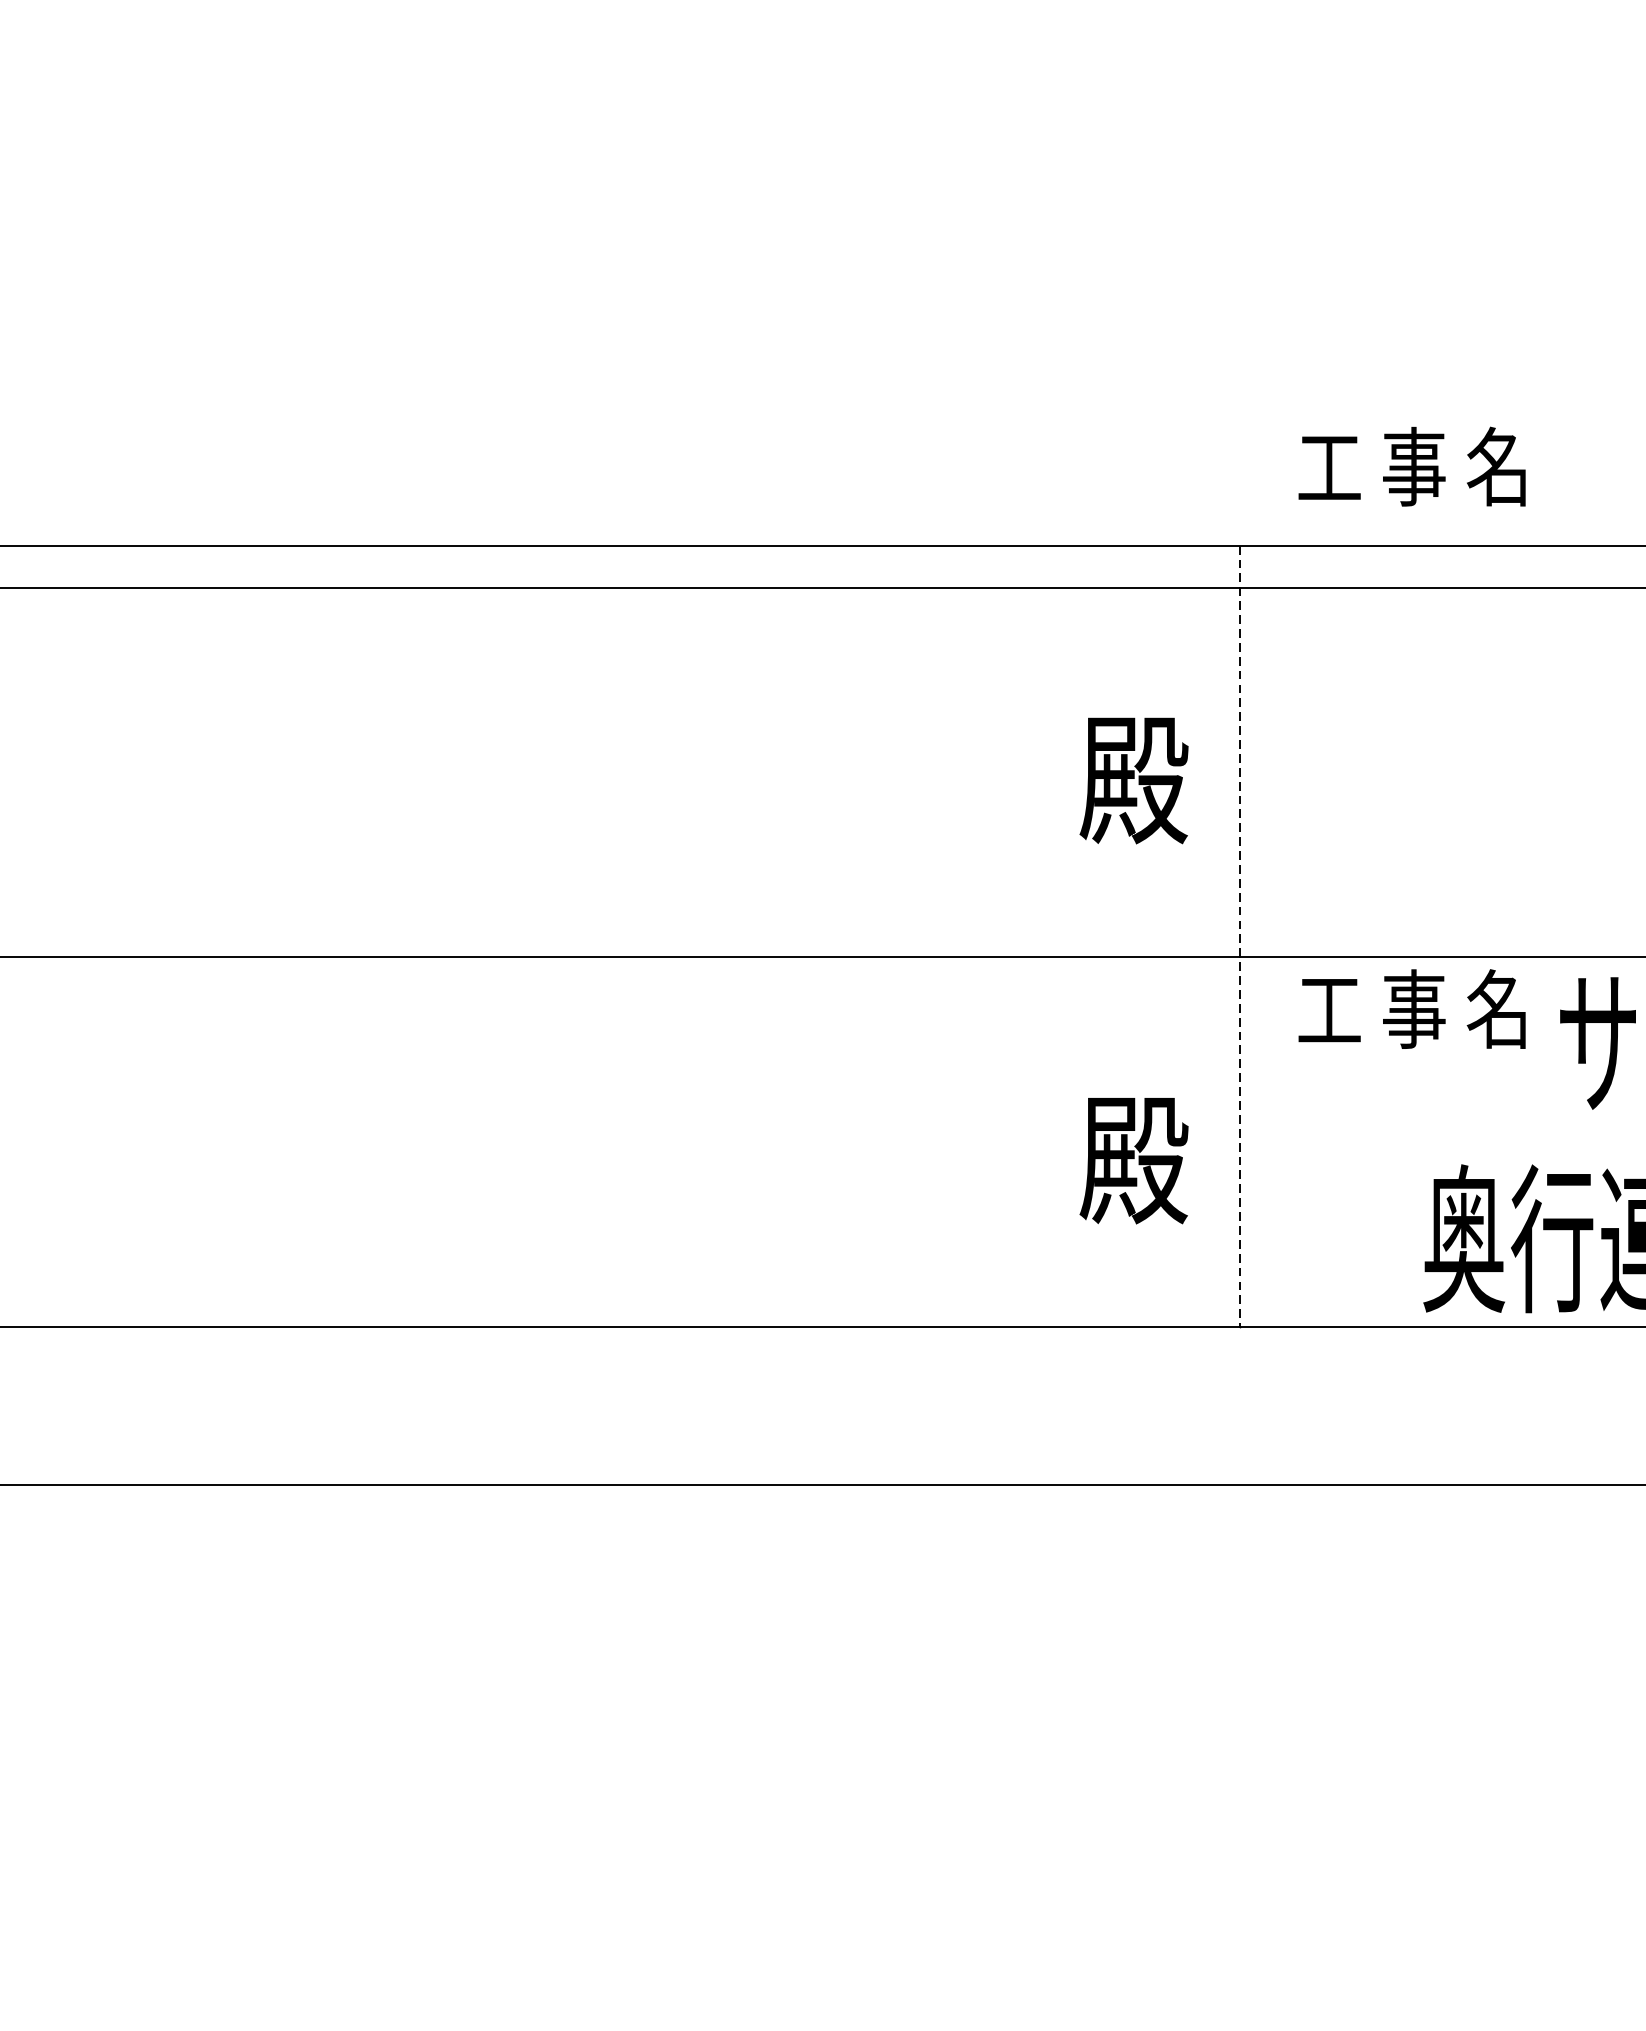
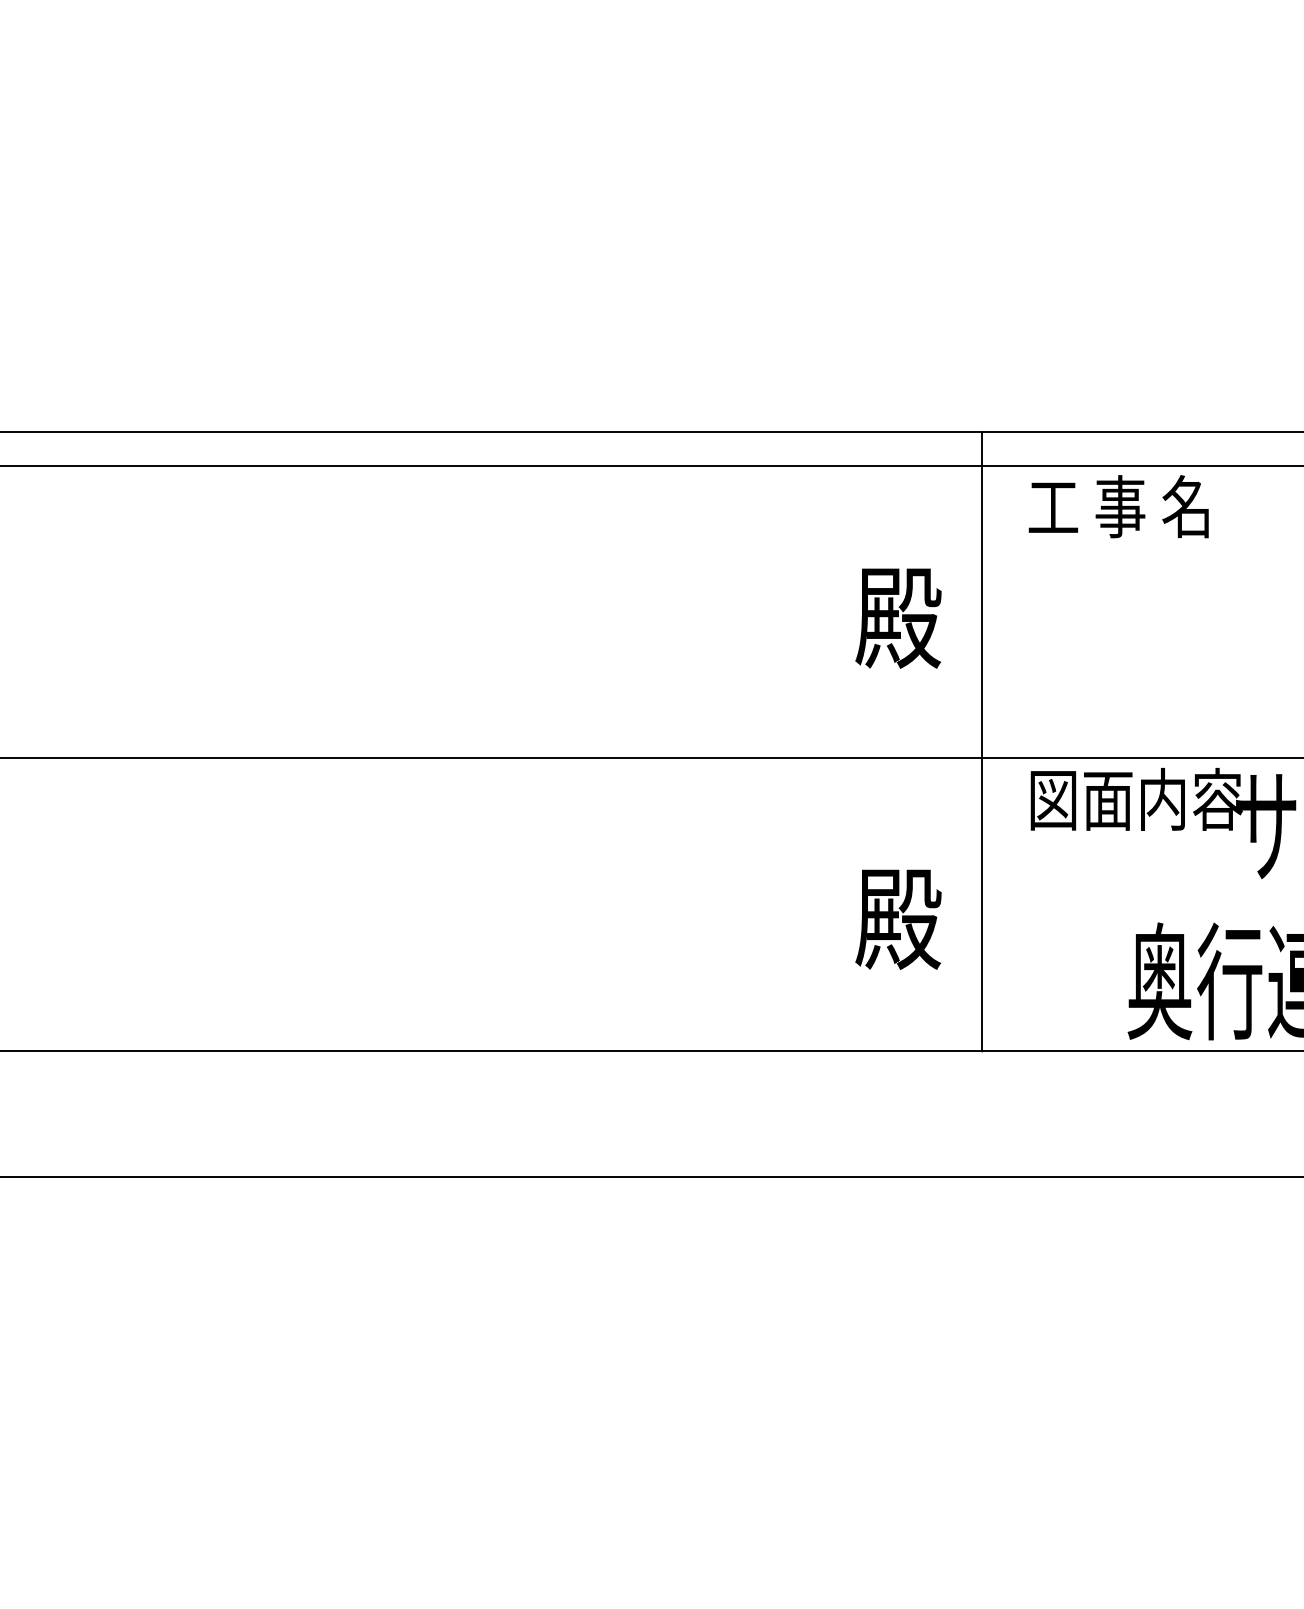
text: (1411, 466) -> (1118, 506), moved
line: (1240, 935) -> (982, 741), dashed -> solid
text: (1433, 1007) -> (1135, 798), 工 事 名 -> 図面内容

